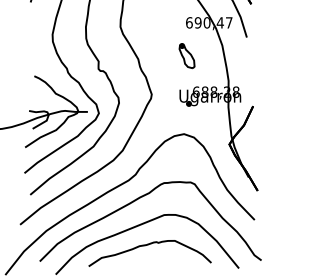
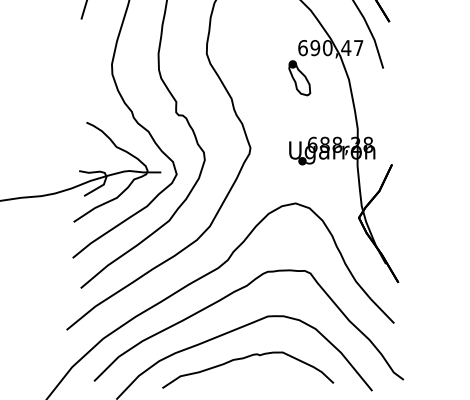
part: (186, 56) -> (299, 78), moved

